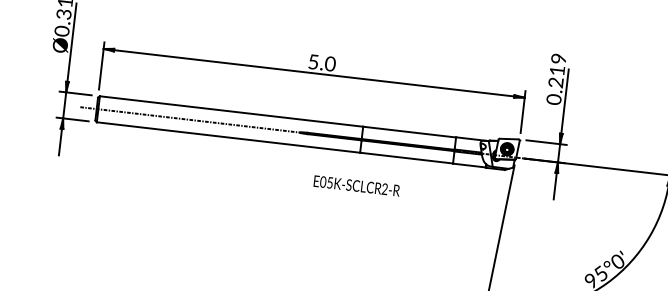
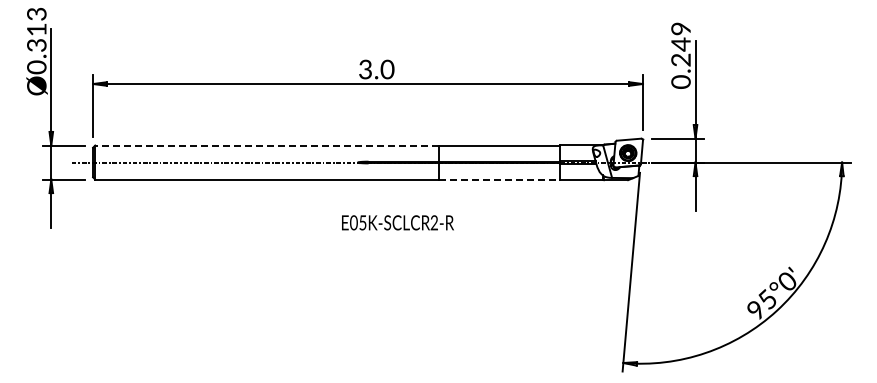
text: (313, 61) -> (365, 69), 5.0 -> 3.0
text: (556, 70) -> (680, 44), 0.219 -> 0.249
line: (231, 111) -> (267, 145), solid -> dashed
line: (406, 158) -> (499, 179), solid -> dashed
text: (356, 185) -> (397, 222), moved

